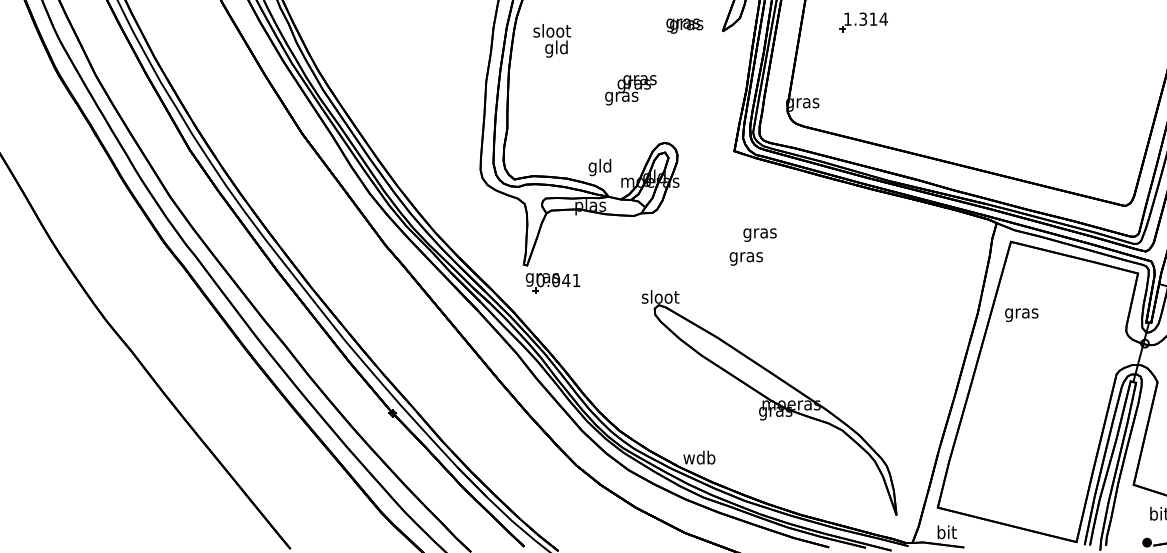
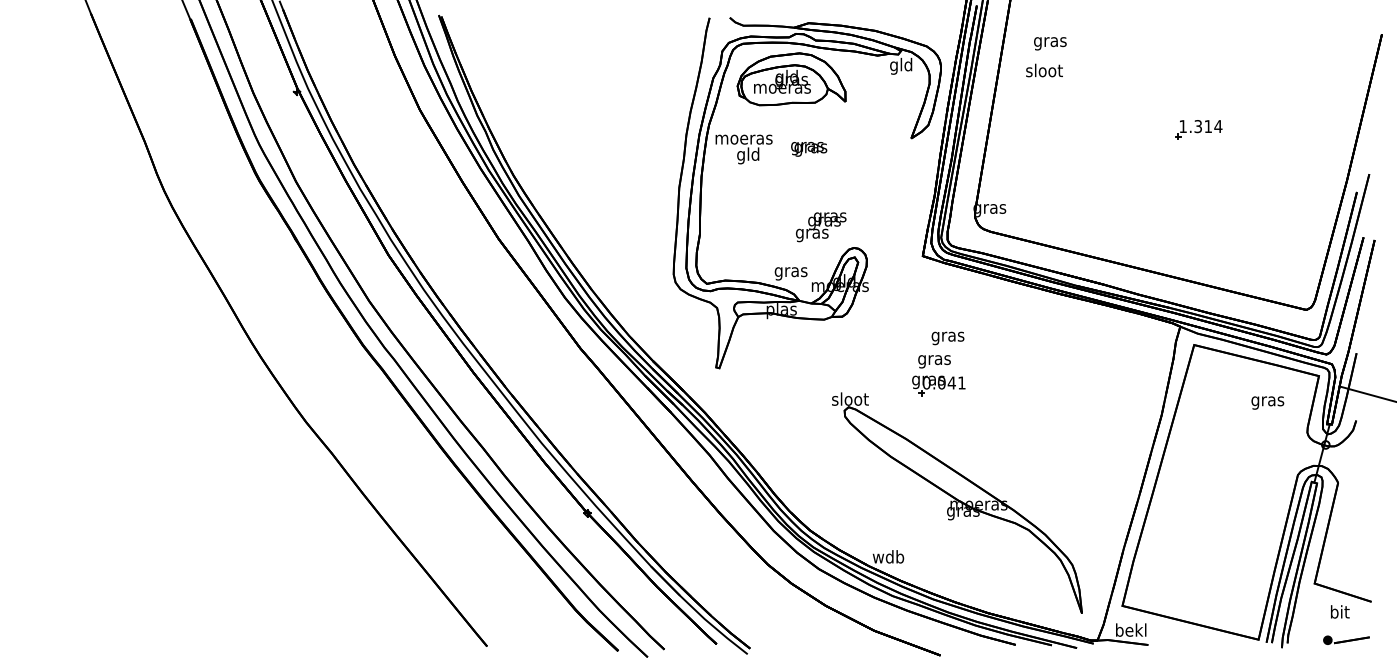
part: (863, 22) -> (1198, 129), moved
text: (685, 26) -> (809, 149), moved
text: (551, 30) -> (743, 137), sloot -> moeras
text: (631, 90) -> (821, 227), moved
text: (599, 166) -> (790, 271), gld -> gras
part: (552, 283) -> (938, 385), moved
text: (1021, 314) -> (1267, 402), moved
text: (947, 531) -> (1131, 629), bit -> bekl

